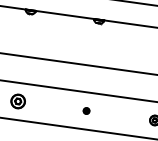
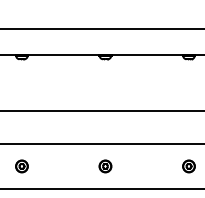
part: (17, 101) -> (21, 166), size x0.71
part: (86, 111) -> (105, 166), size x1.67

